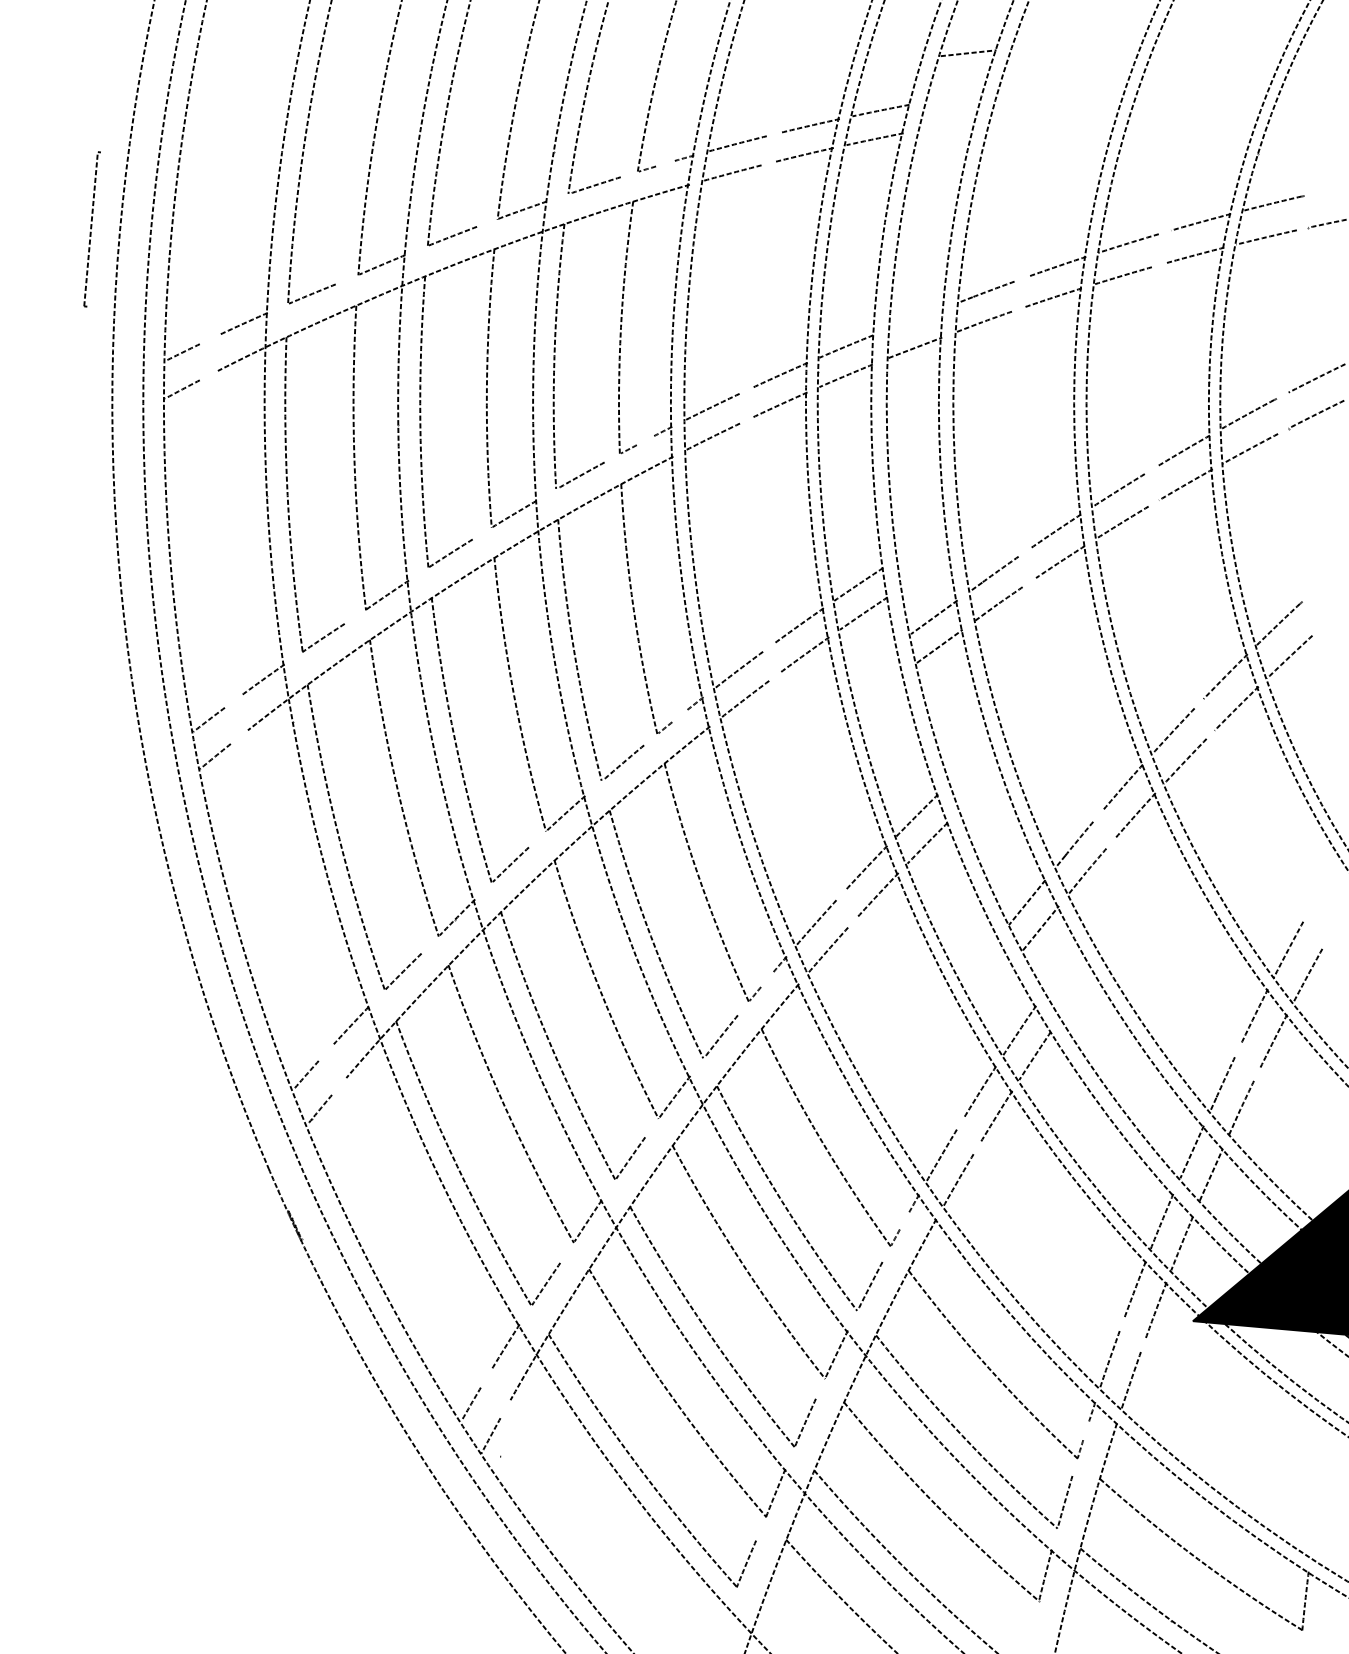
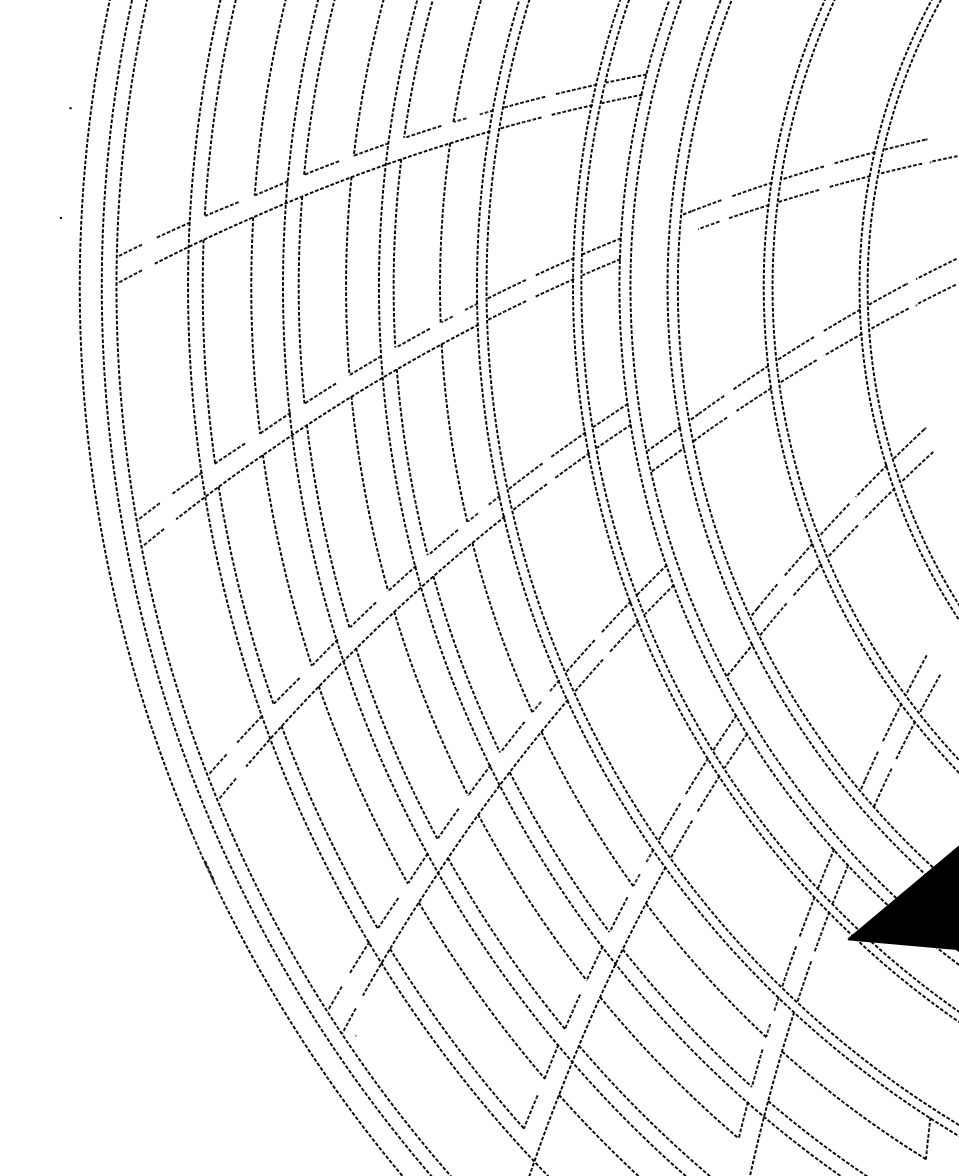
line: (968, 53) -> (688, 37), removed
line: (90, 229) -> (64, 163), removed
line: (969, 326) -> (689, 232), removed
line: (915, 347) -> (650, 247), removed
line: (1026, 902) -> (729, 641), removed
line: (1191, 1151) -> (847, 818), removed
line: (1210, 1174) -> (860, 835), removed

